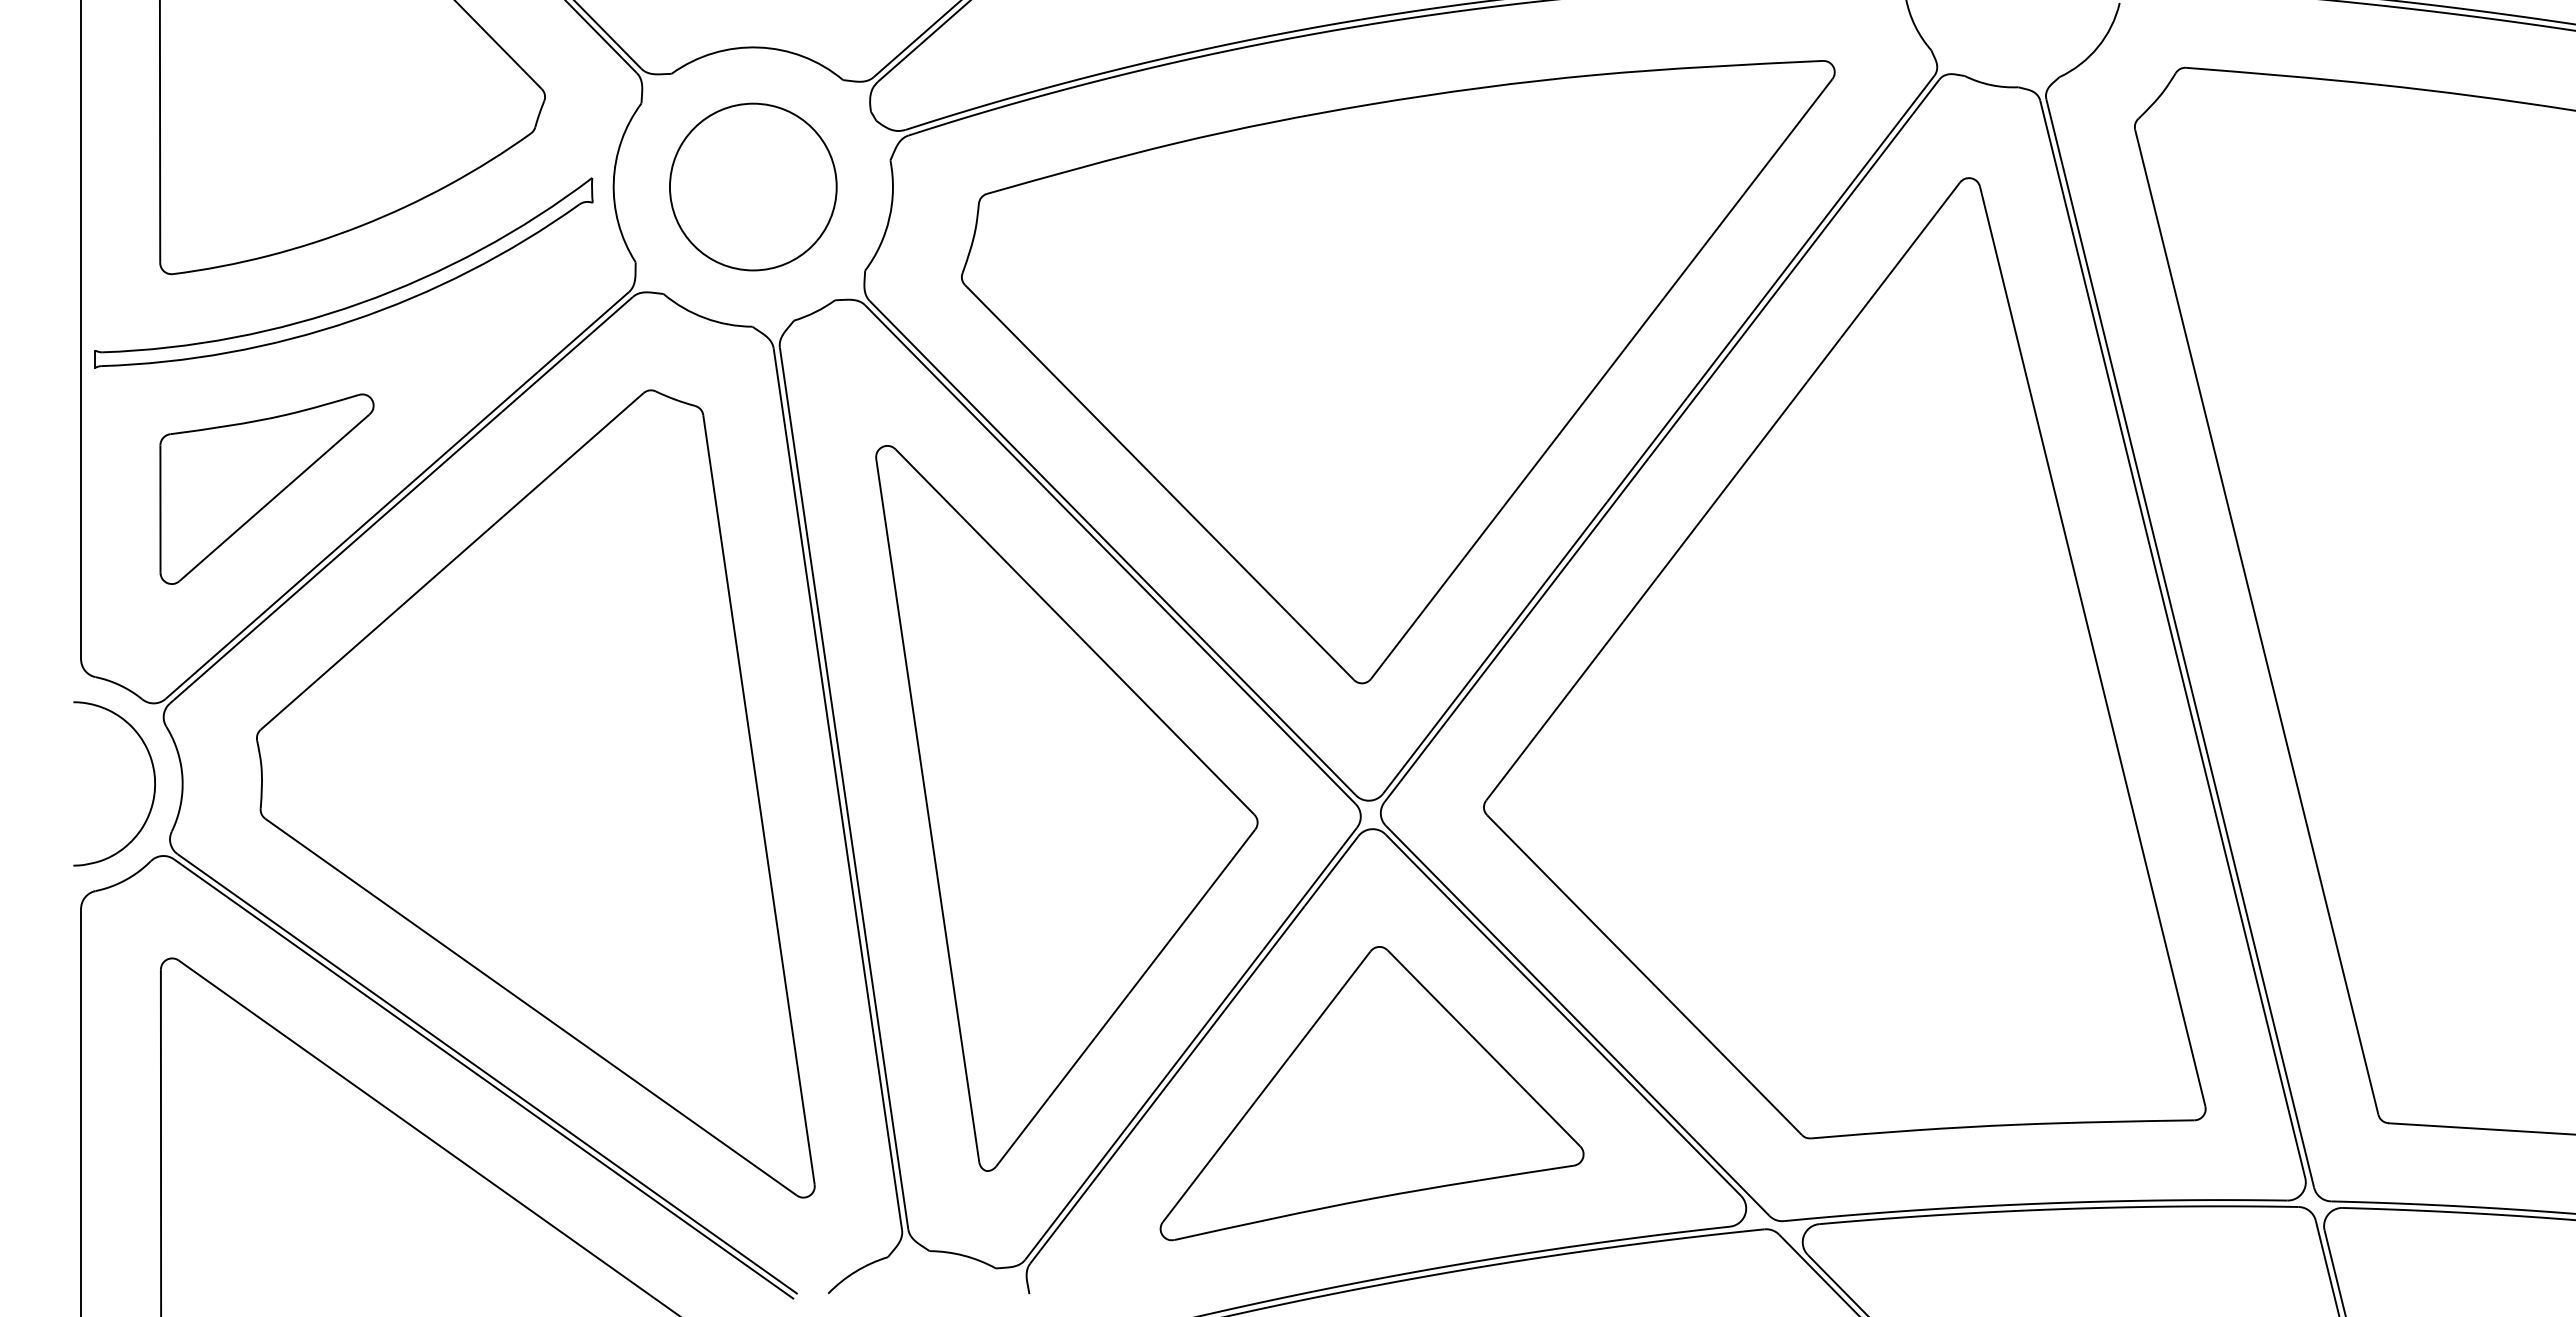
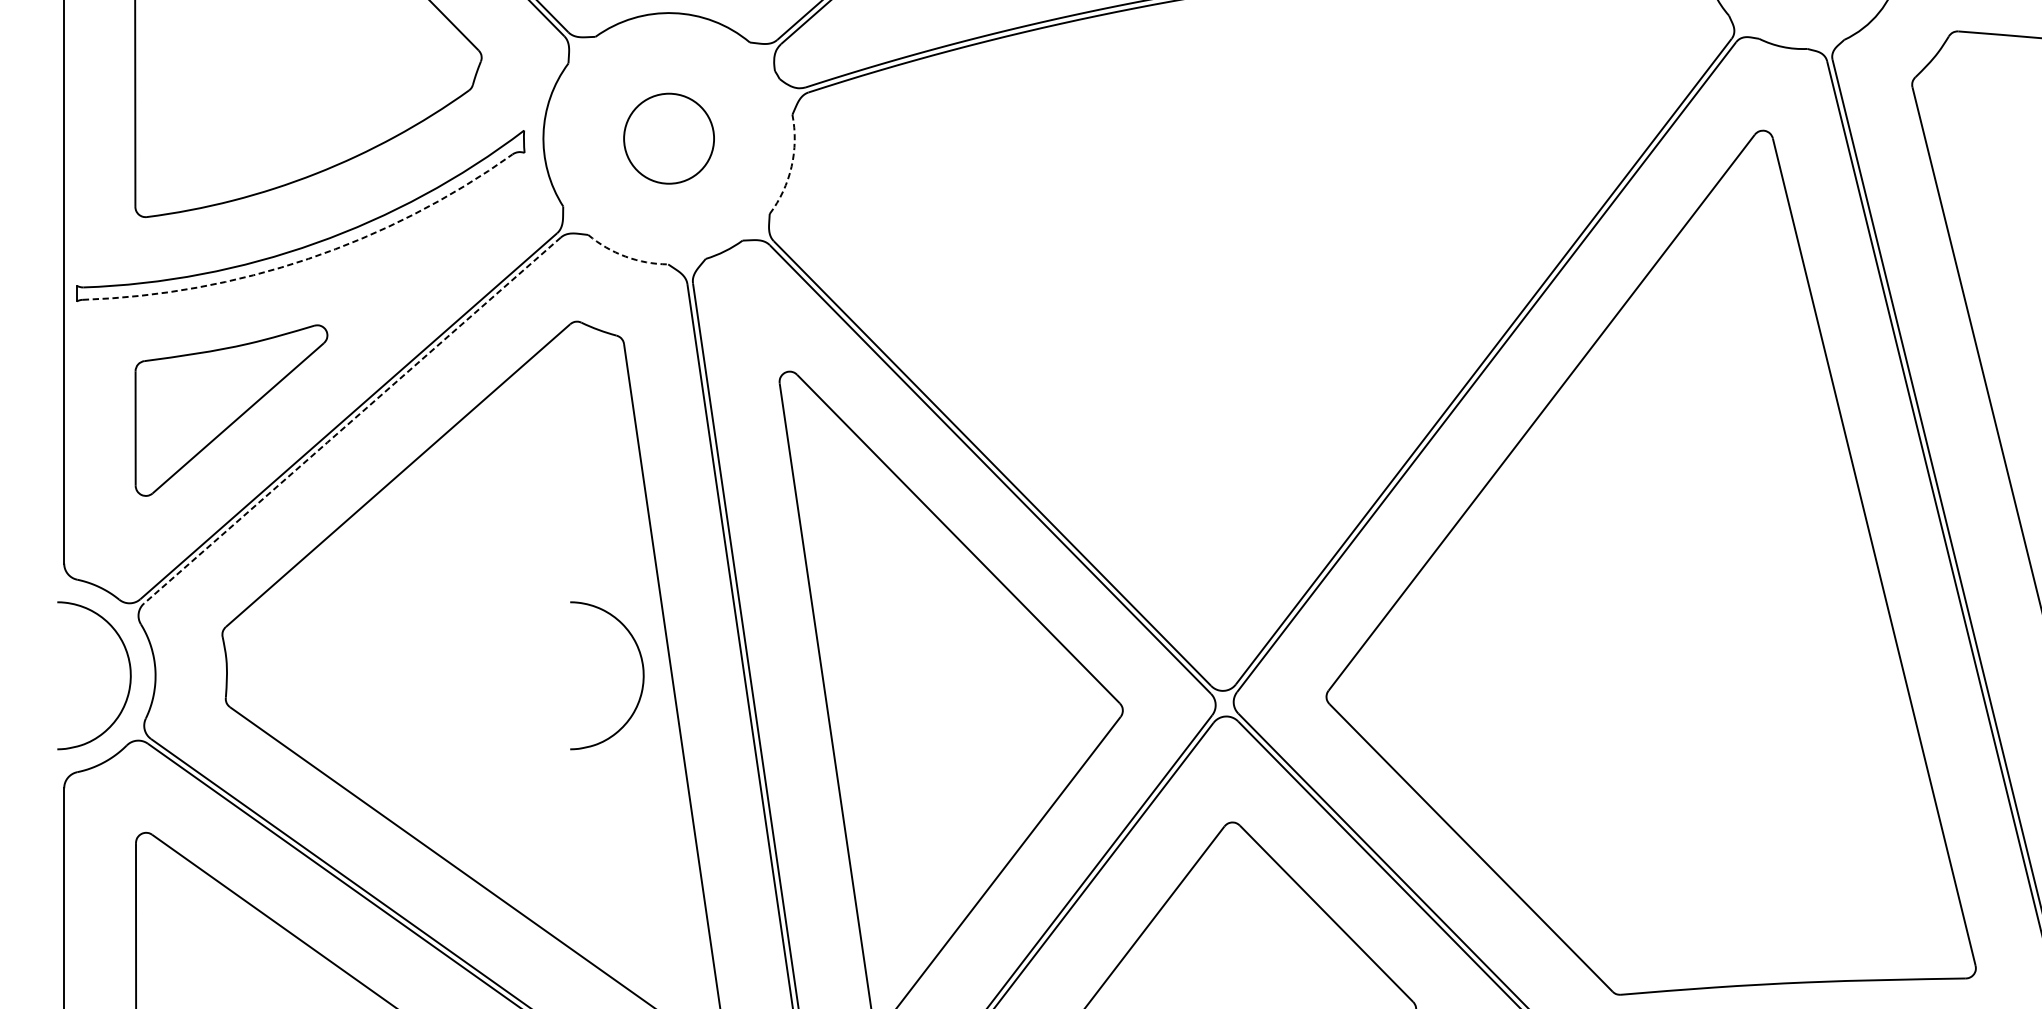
circle: (752, 186) -> (668, 138), size x0.6
arc: (889, 218) -> (791, 167), solid -> dashed
arc: (705, 318) -> (626, 257), solid -> dashed
arc: (352, 320) -> (308, 258), solid -> dashed
part: (1398, 372) -> (1249, 305), removed
line: (400, 500) -> (351, 420), solid -> dashed
curve: (723, 776) -> (642, 669), added

